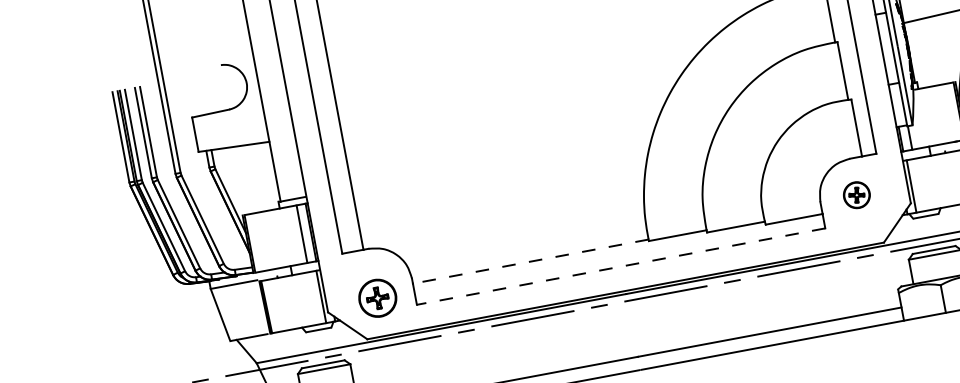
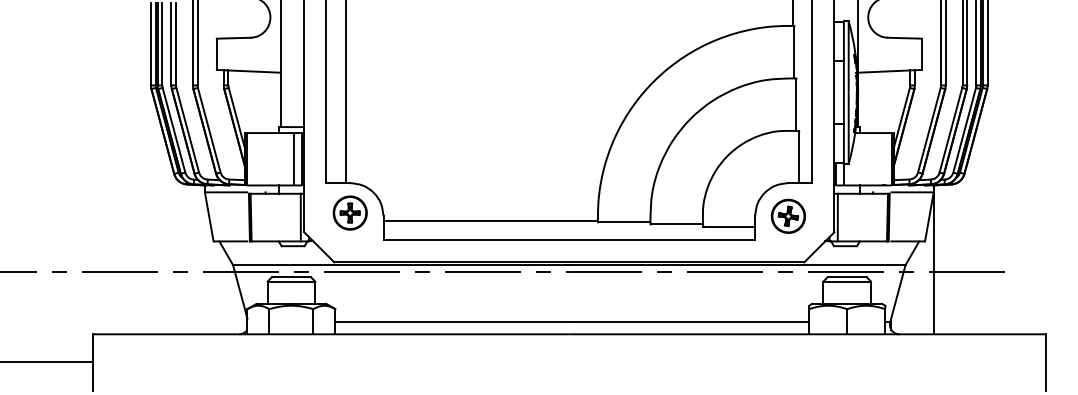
part: (855, 194) -> (787, 215), size x1.43
line: (530, 261) -> (490, 220), dashed -> solid
line: (621, 266) -> (569, 240), dashed -> solid
part: (376, 297) -> (349, 212), moved

